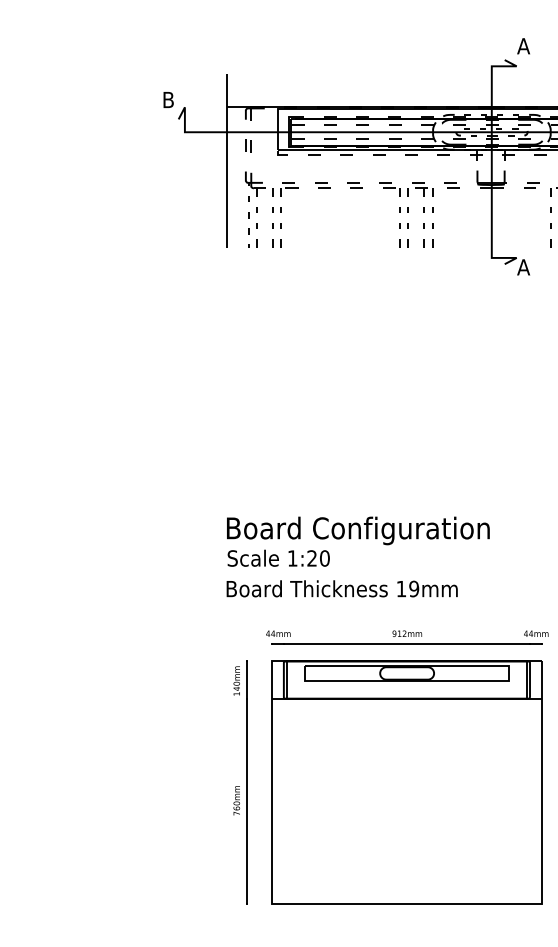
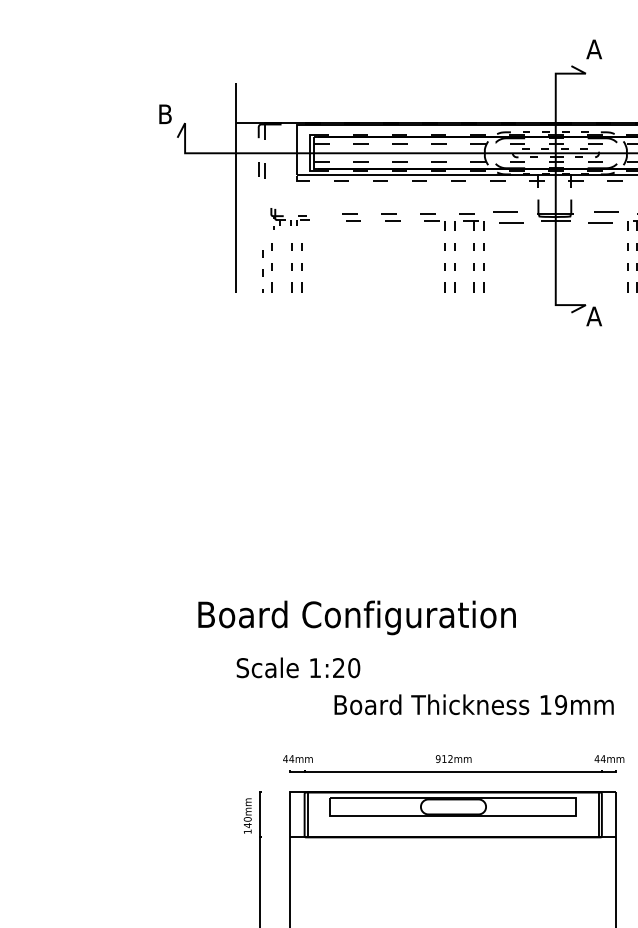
part: (451, 185) -> (507, 217), size x1.6
part: (531, 185) -> (603, 217), size x1.6
part: (271, 186) -> (289, 218), size x0.6
text: (358, 530) -> (357, 617), moved
text: (341, 588) -> (473, 704), moved

